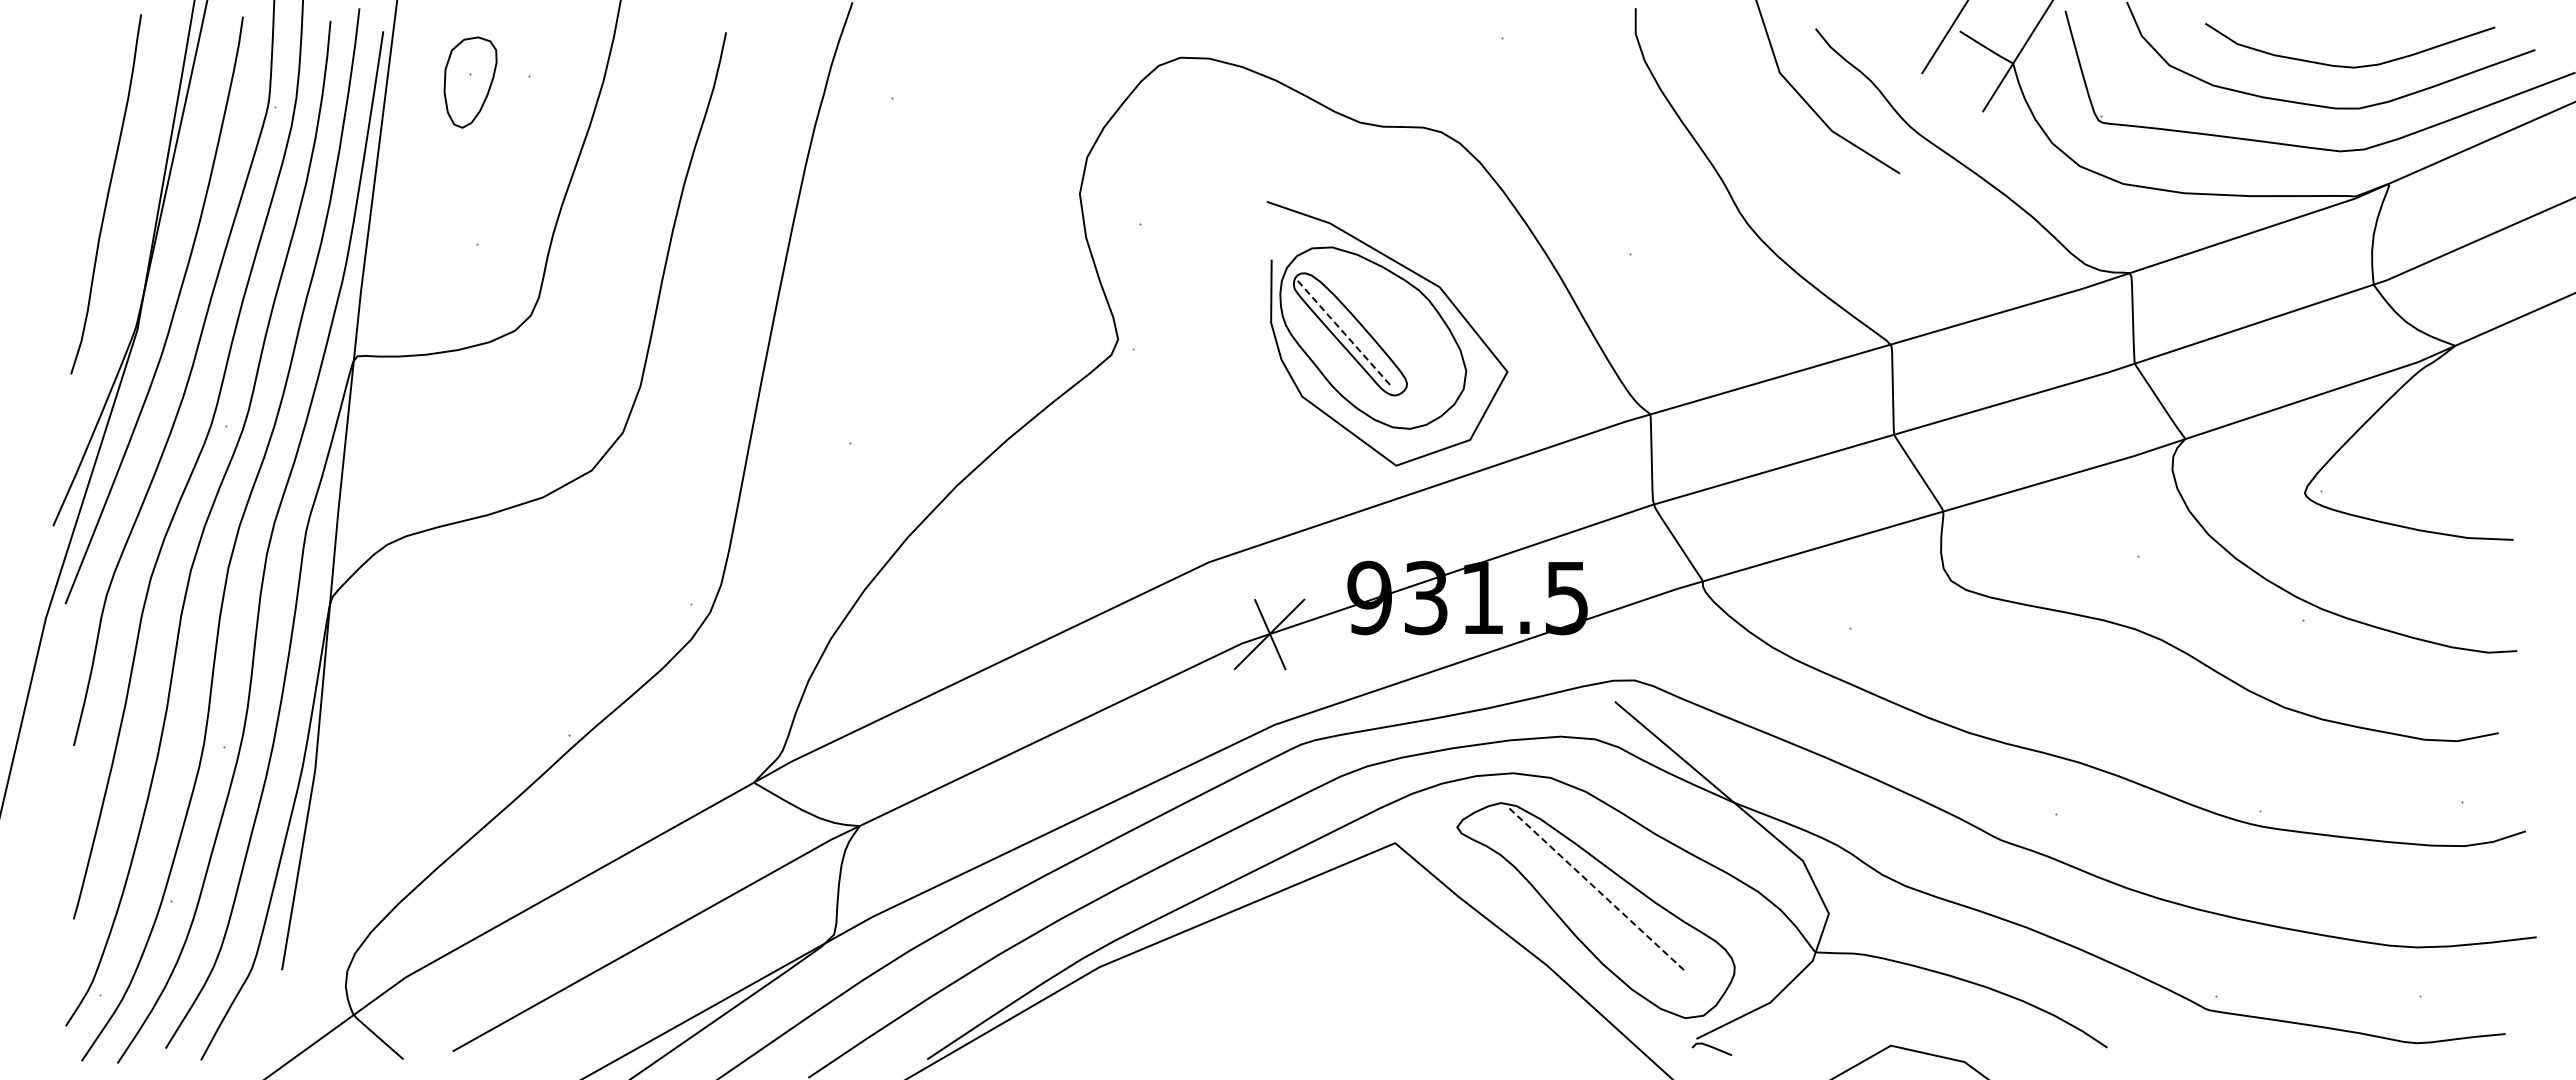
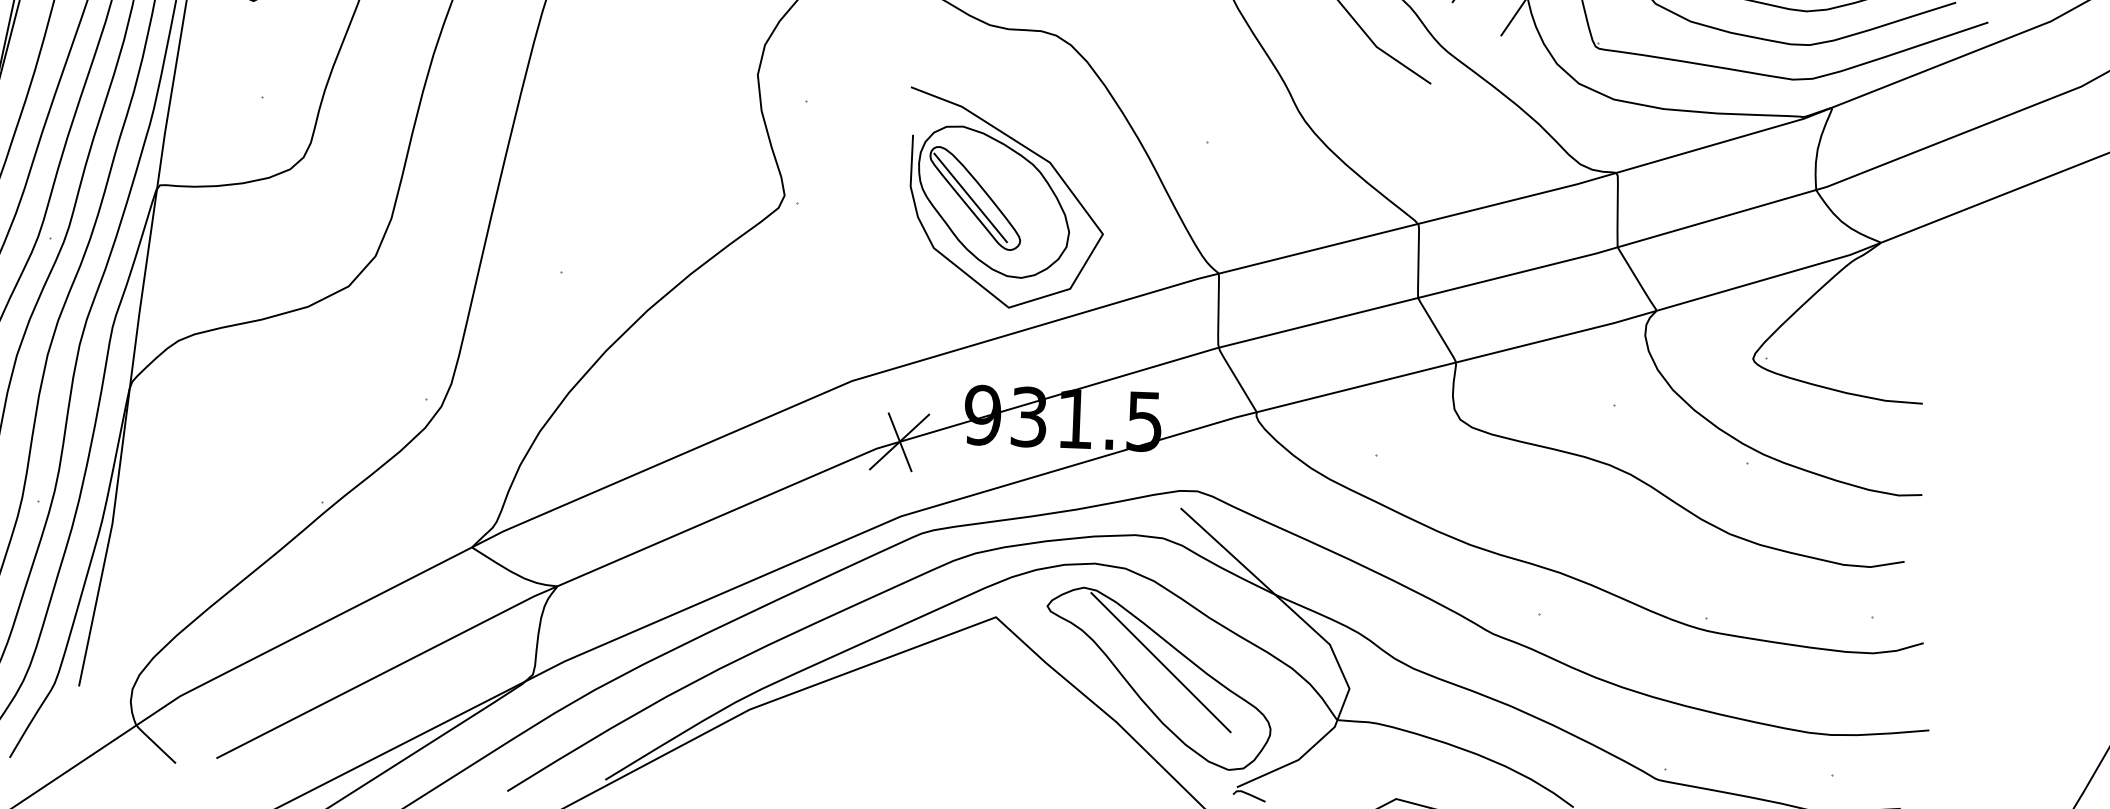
line: (1344, 333) -> (970, 197), dashed -> solid
line: (1598, 890) -> (1161, 662), dashed -> solid

